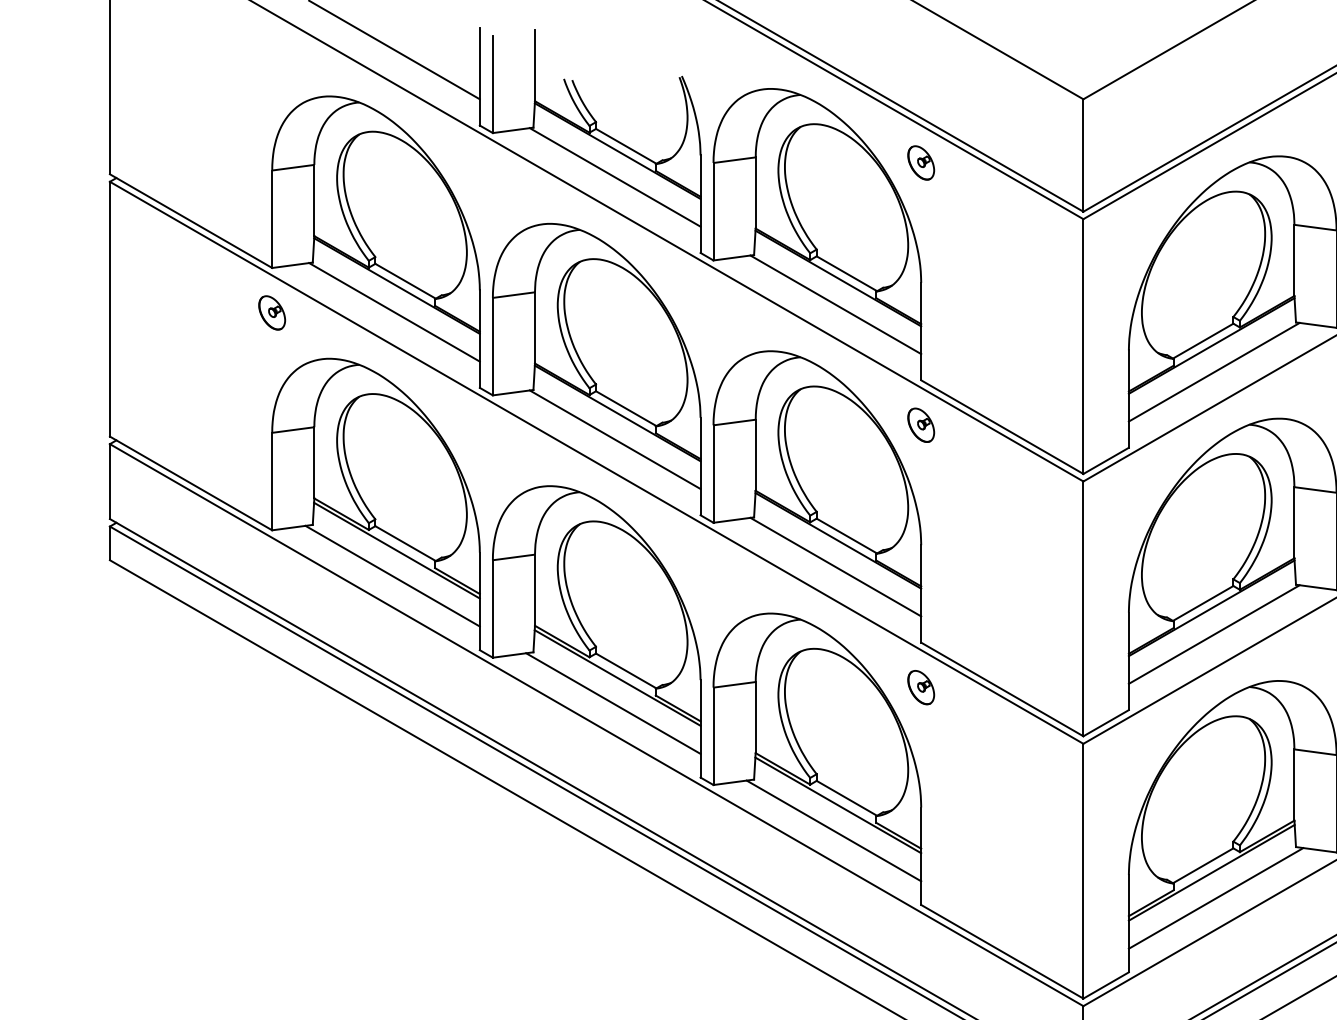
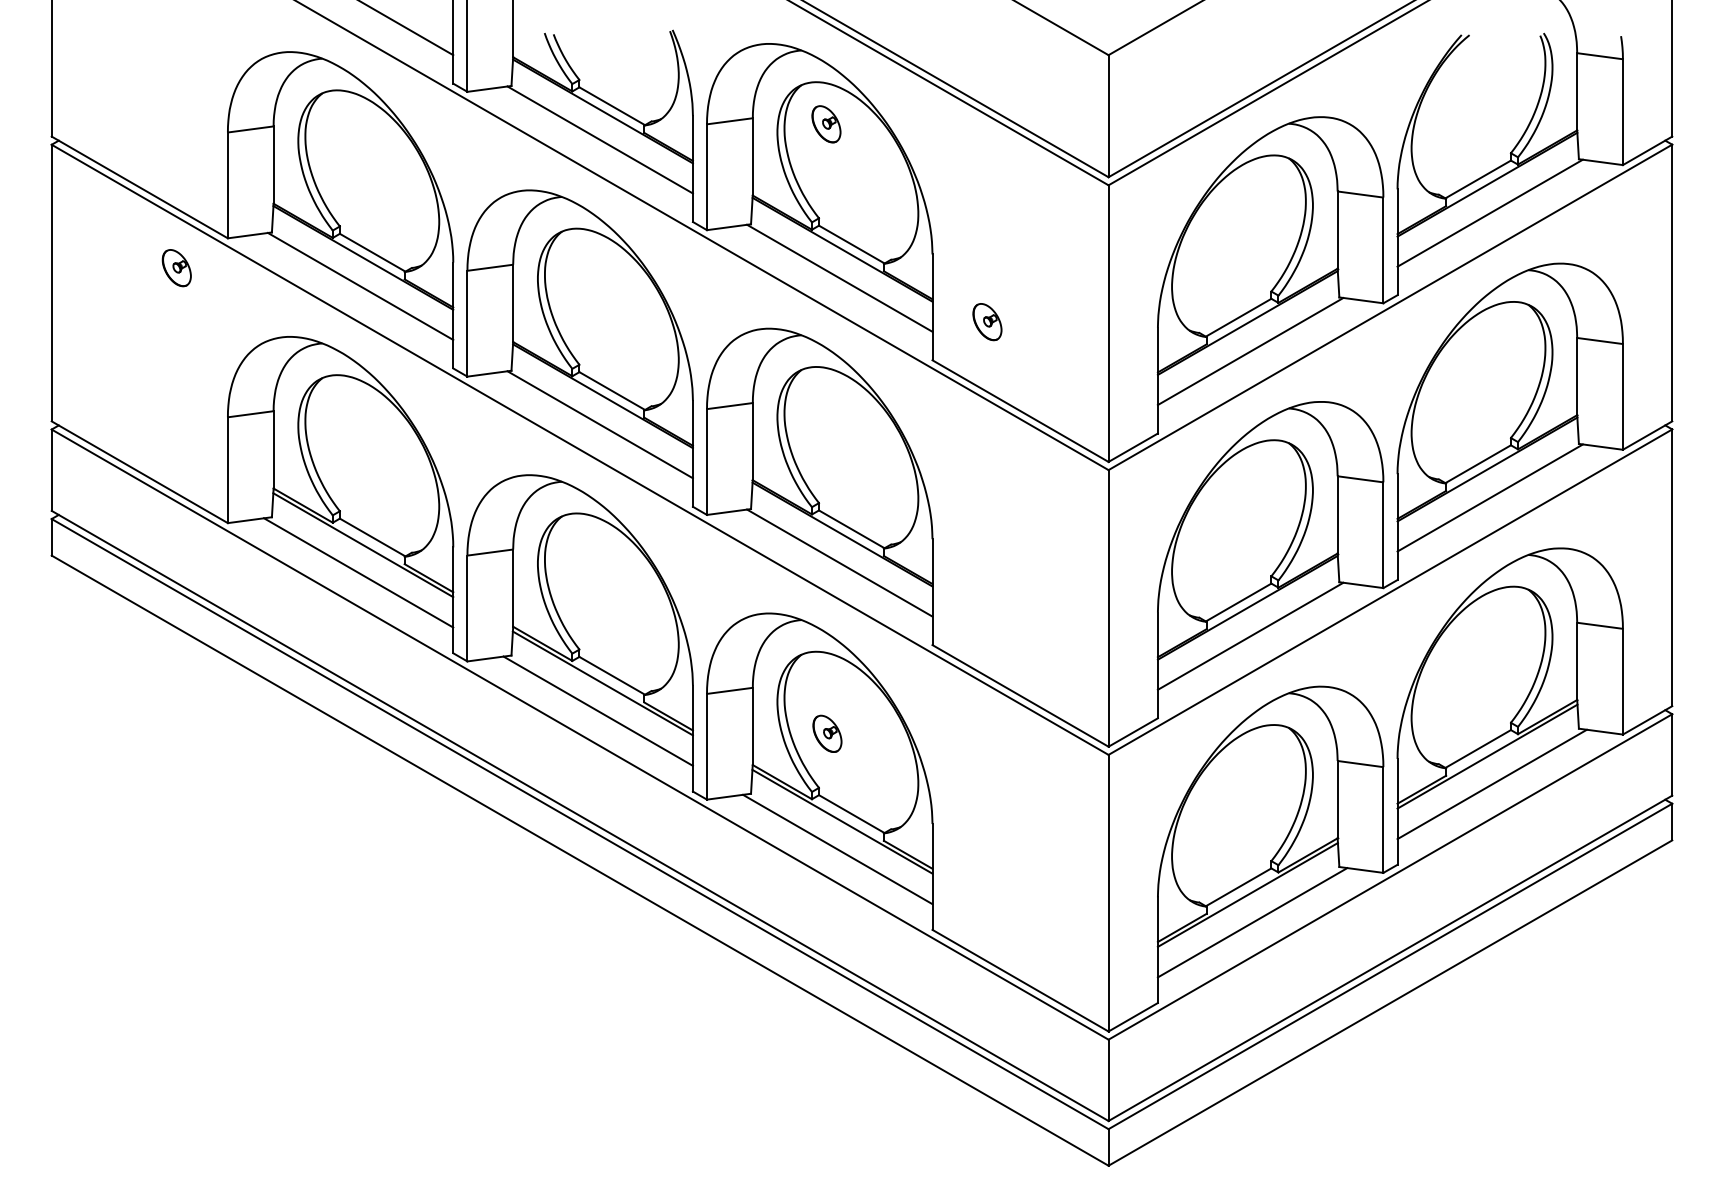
part: (921, 163) -> (826, 124), moved
part: (271, 313) -> (176, 268), moved
part: (921, 425) -> (987, 322), moved
part: (921, 687) -> (827, 733), moved

